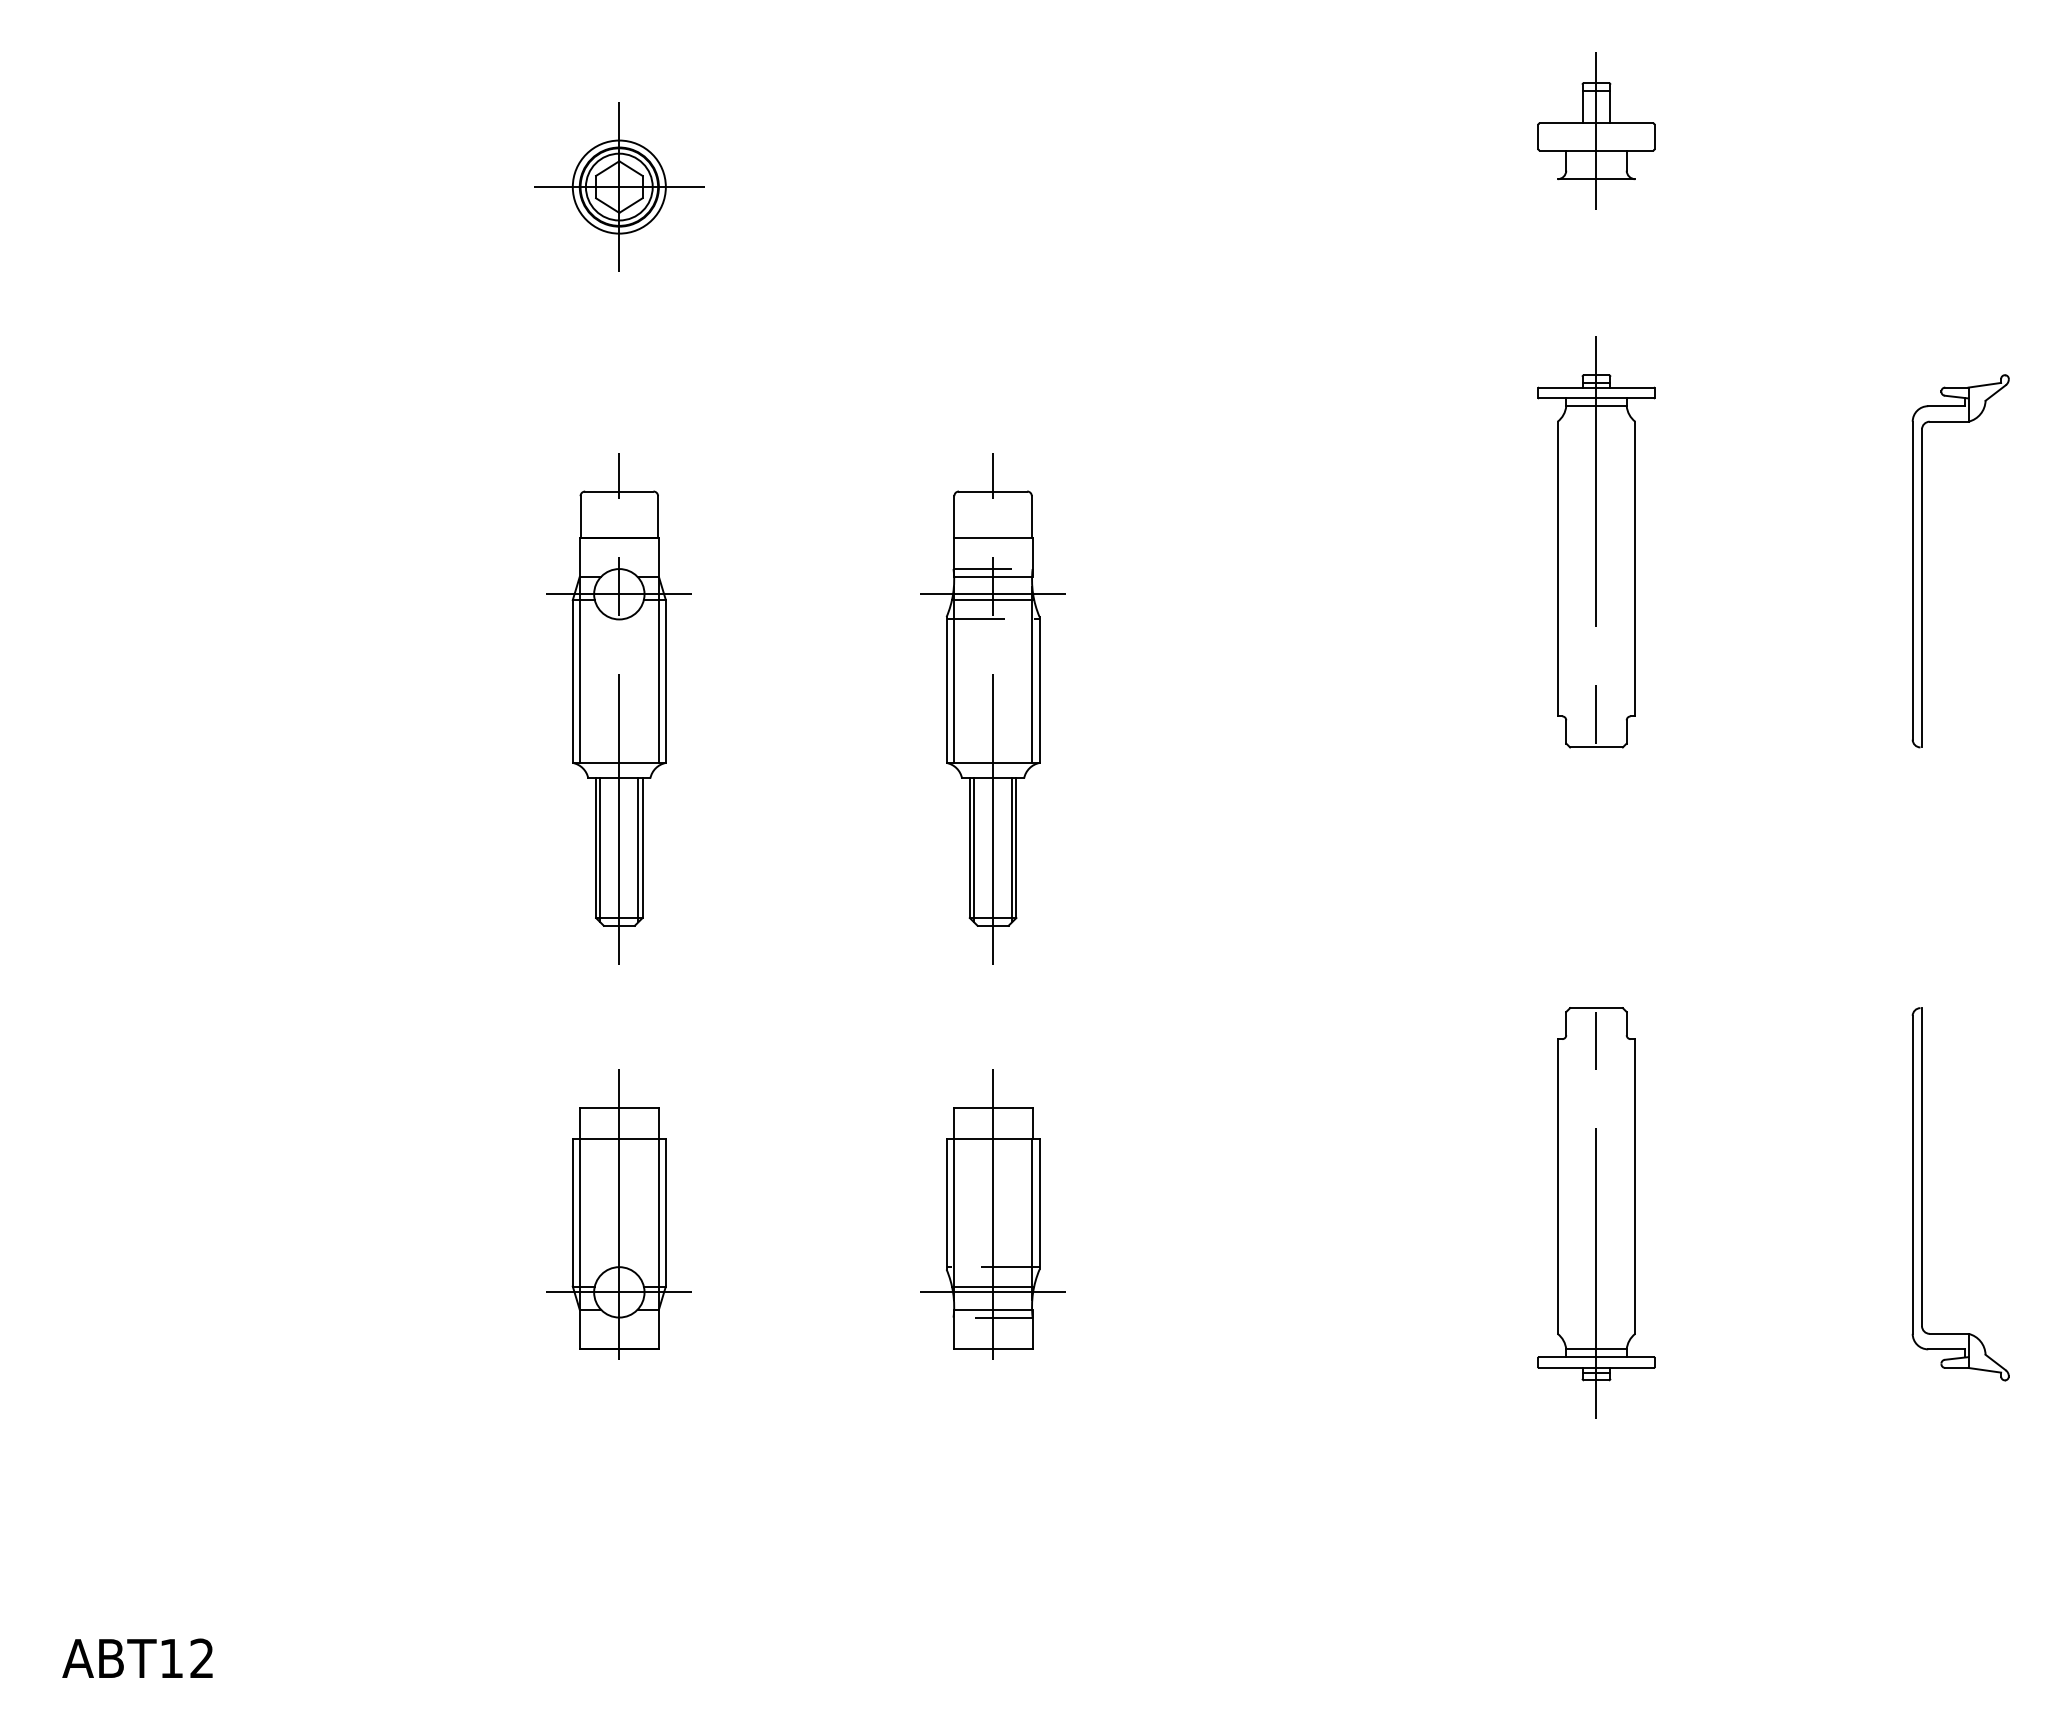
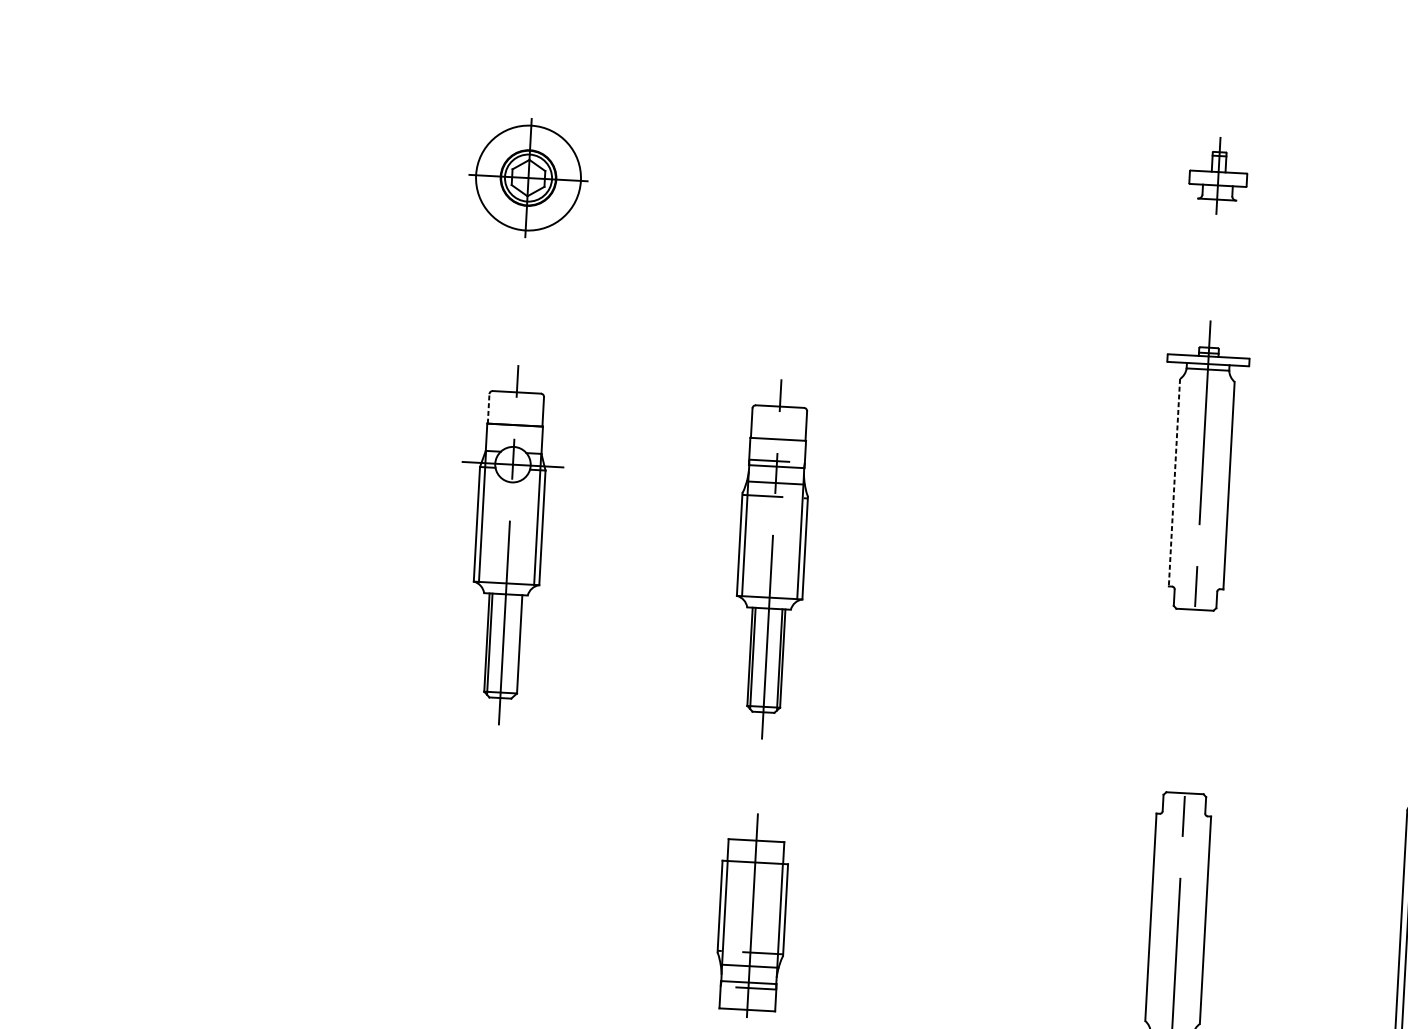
part: (1596, 130) -> (1218, 175), size x0.7
circle: (618, 186) -> (527, 177), size x1.6
line: (580, 517) -> (488, 409), solid -> dashed
line: (1557, 569) -> (1174, 483), solid -> dashed
line: (993, 594) -> (776, 479), removed
line: (638, 850) -> (516, 645), removed
part: (618, 1214) -> (488, 901), removed
line: (993, 1292) -> (749, 970), removed

